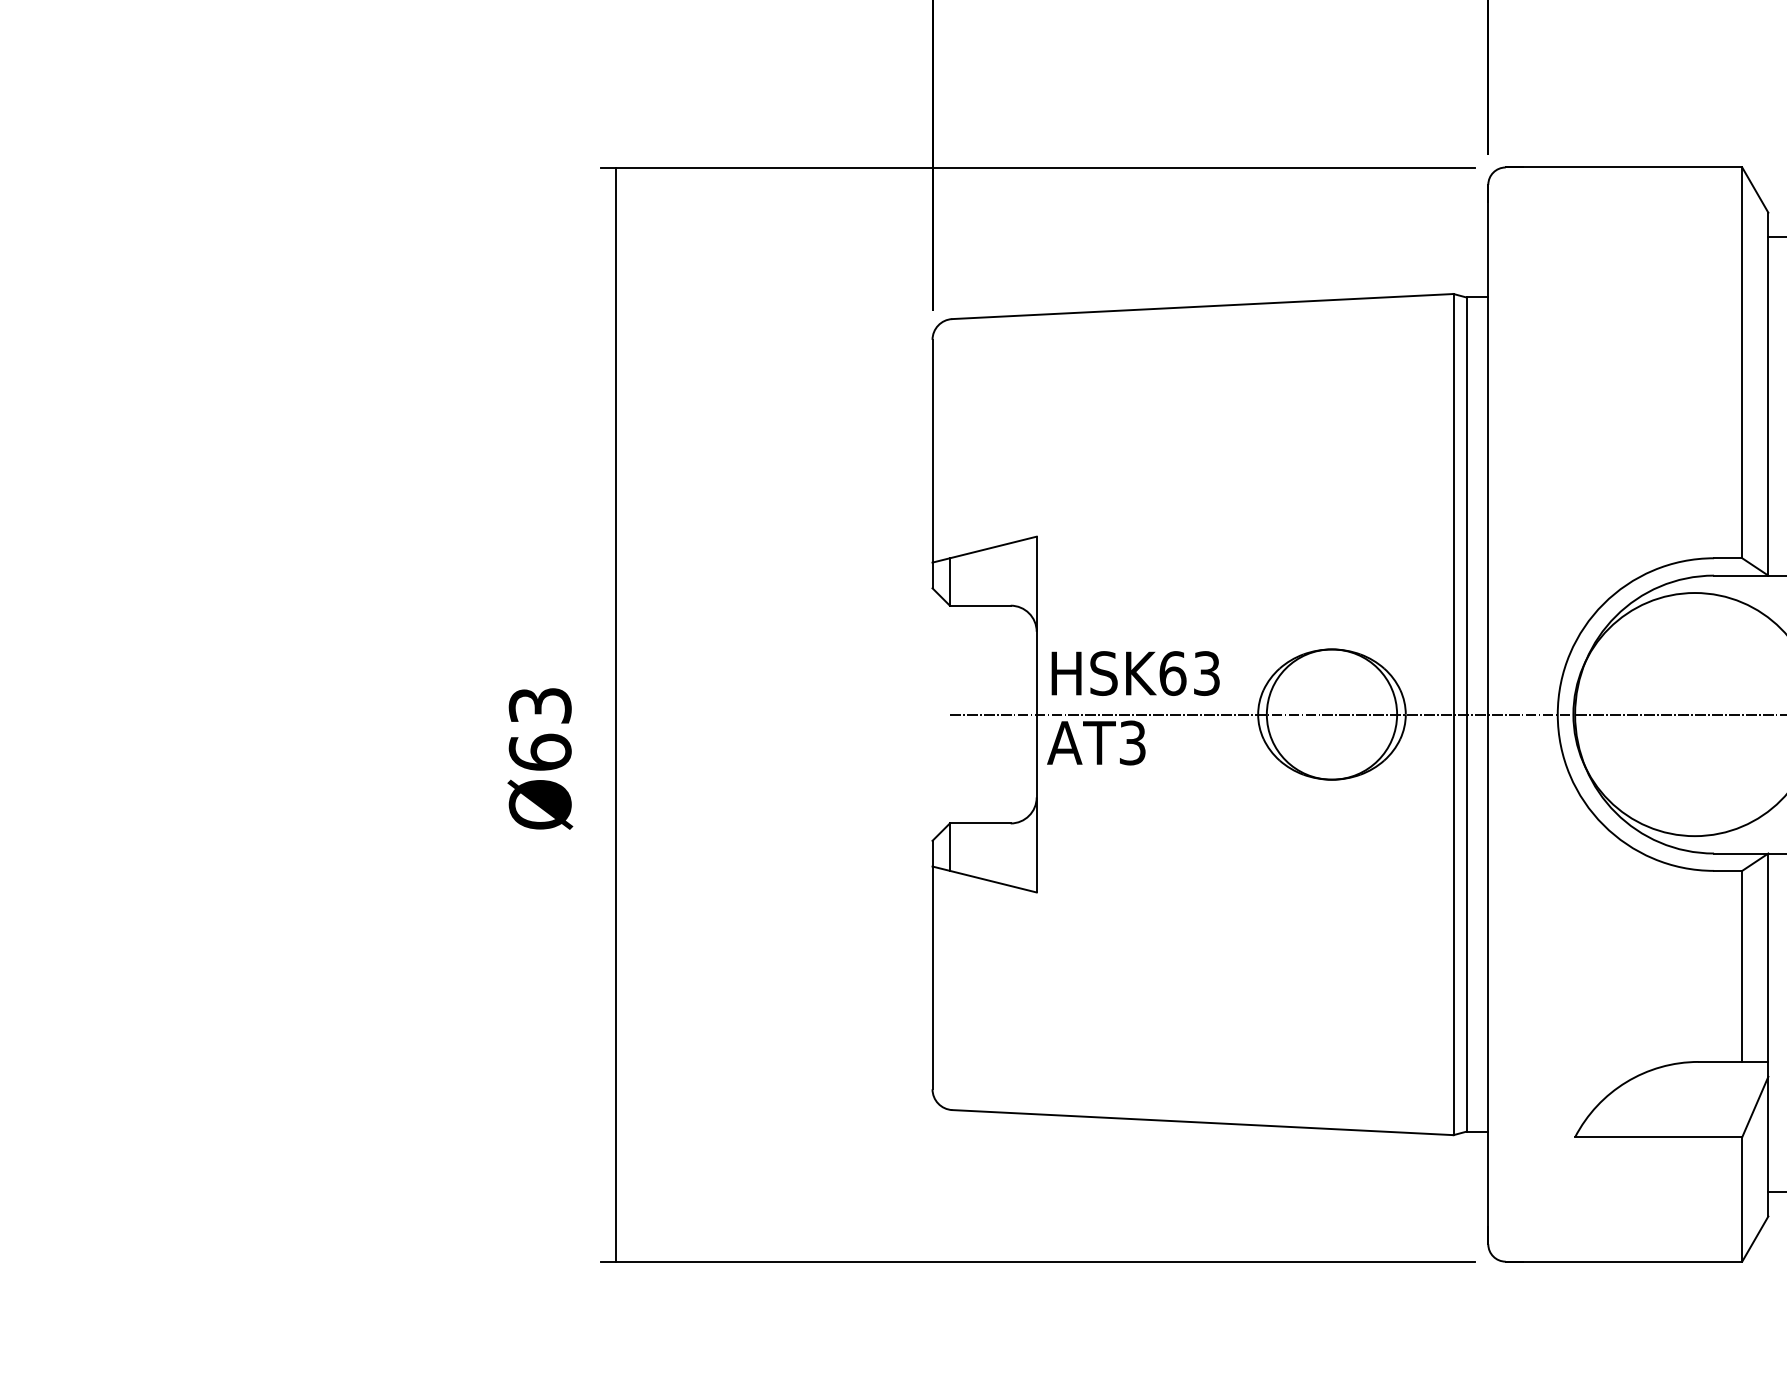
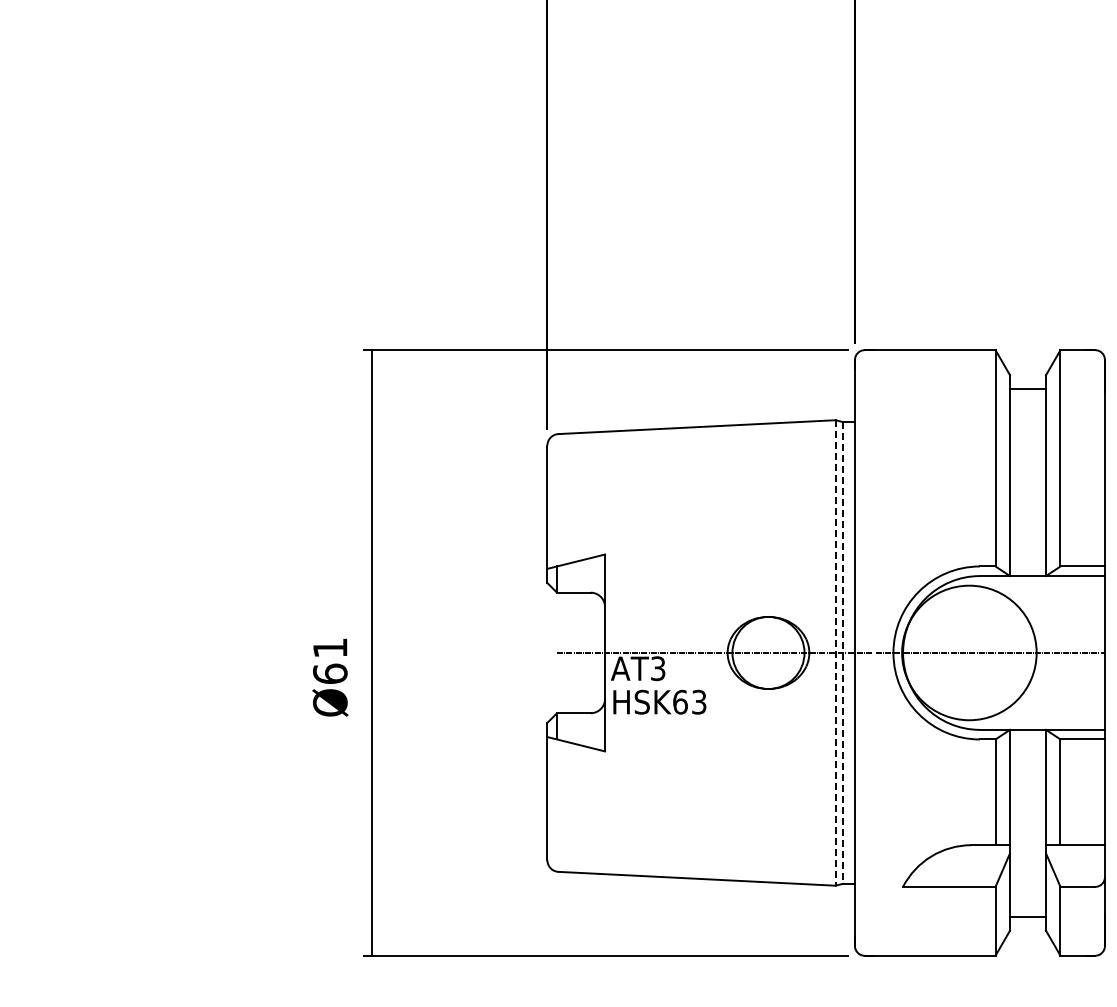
text: (1135, 672) -> (659, 701), moved
text: (540, 704) -> (330, 647), Ø63 -> Ø61
line: (1453, 713) -> (835, 652), solid -> dashed
line: (1465, 713) -> (842, 652), solid -> dashed

